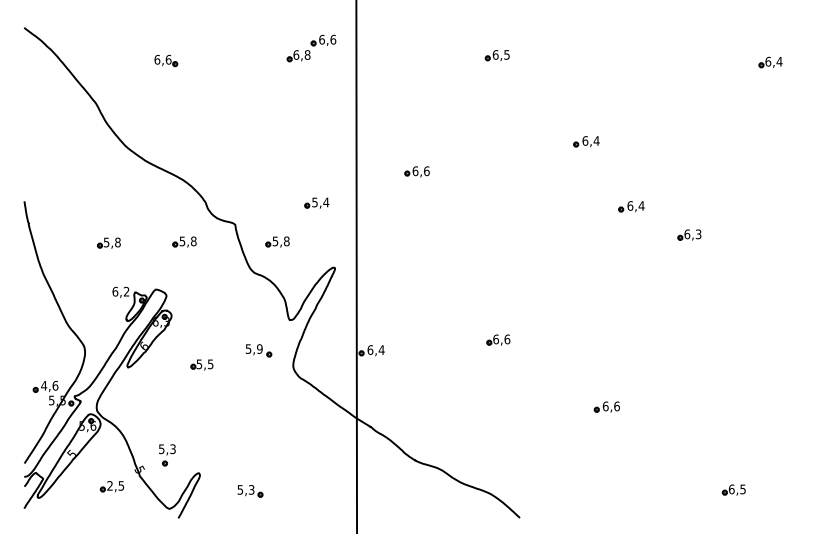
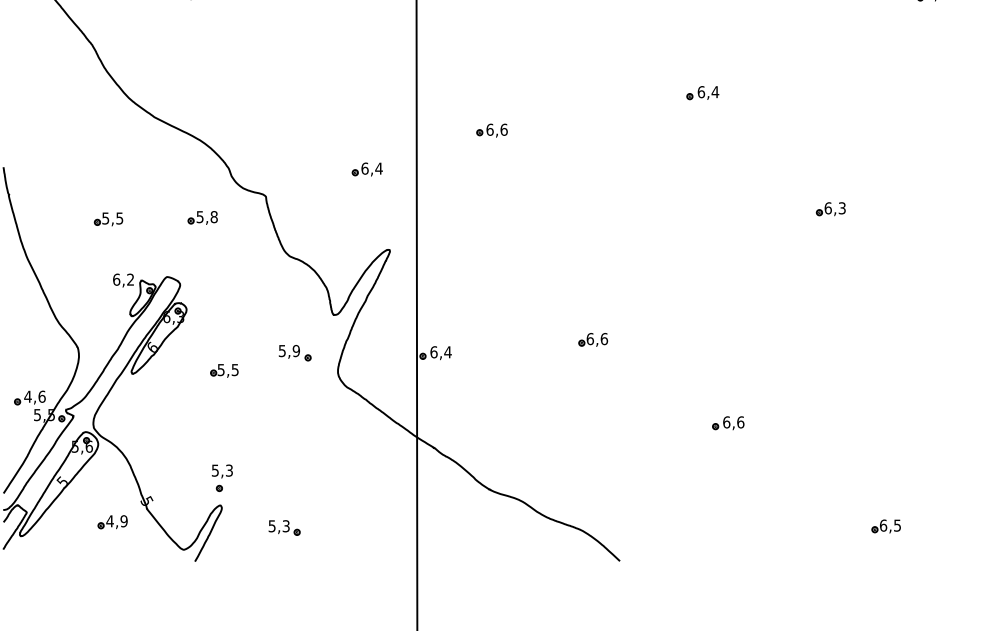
text: (314, 202) -> (364, 168), 5,4 -> 6,4
part: (631, 206) -> (758, 173), removed
part: (277, 241) -> (318, 217), removed
text: (117, 242) -> (119, 218), 5,8 -> 5,5
part: (167, 455) -> (222, 478), moved
text: (115, 485) -> (116, 520), 2,5 -> 4,9

